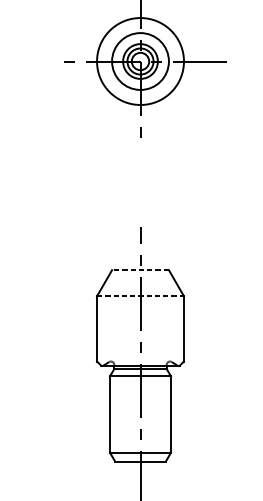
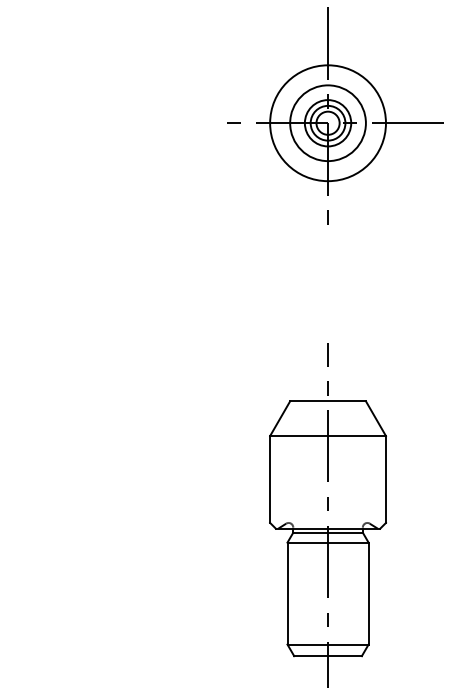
line: (140, 270) -> (328, 401), dashed -> solid
line: (140, 296) -> (328, 436), dashed -> solid

